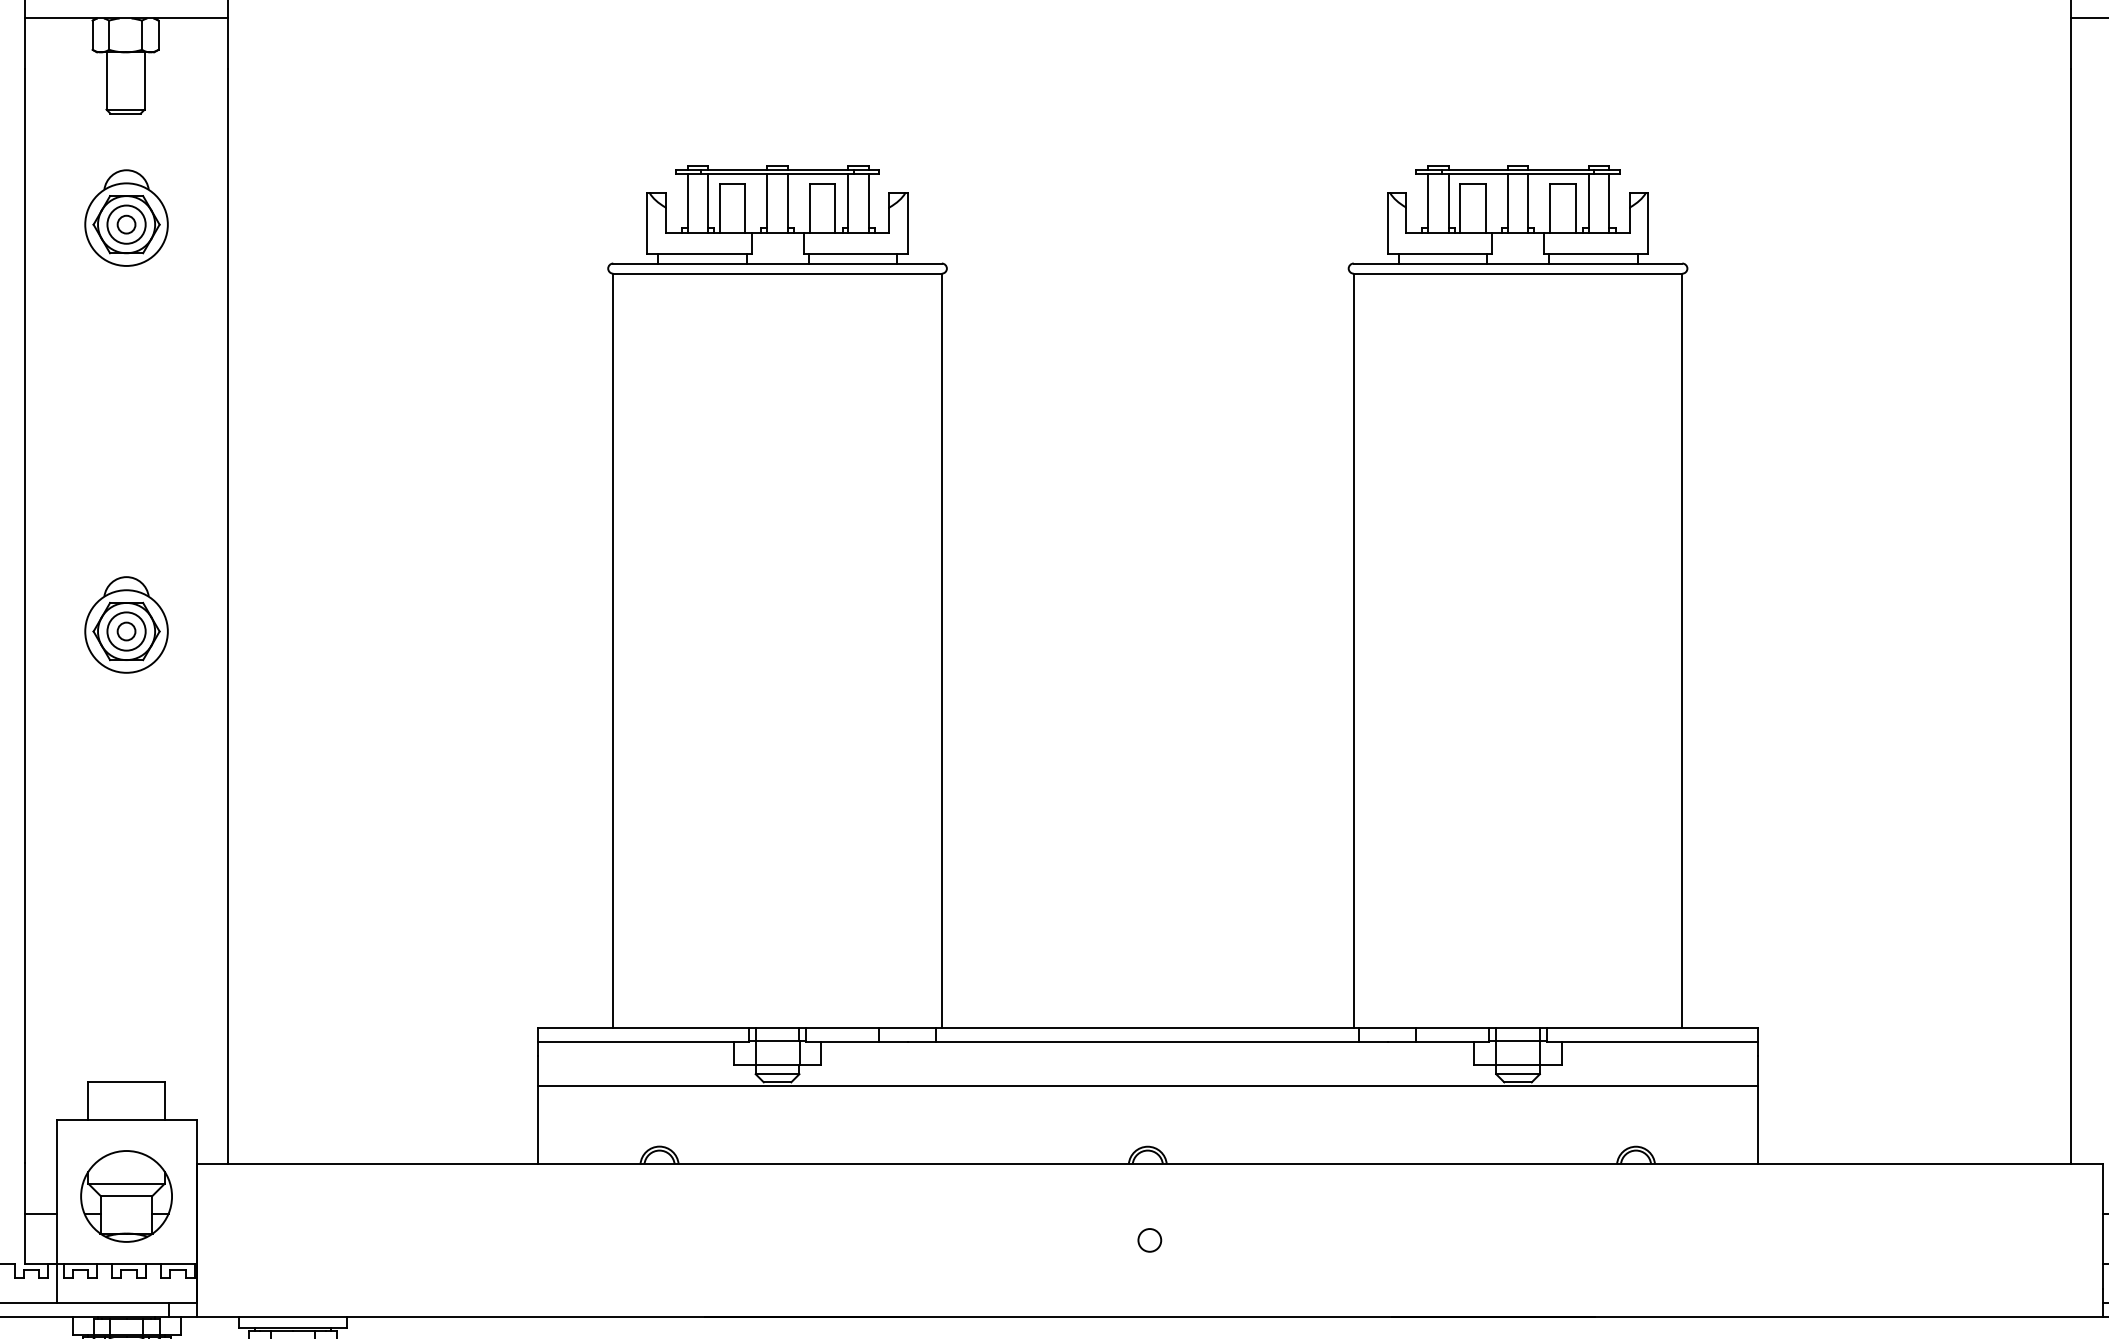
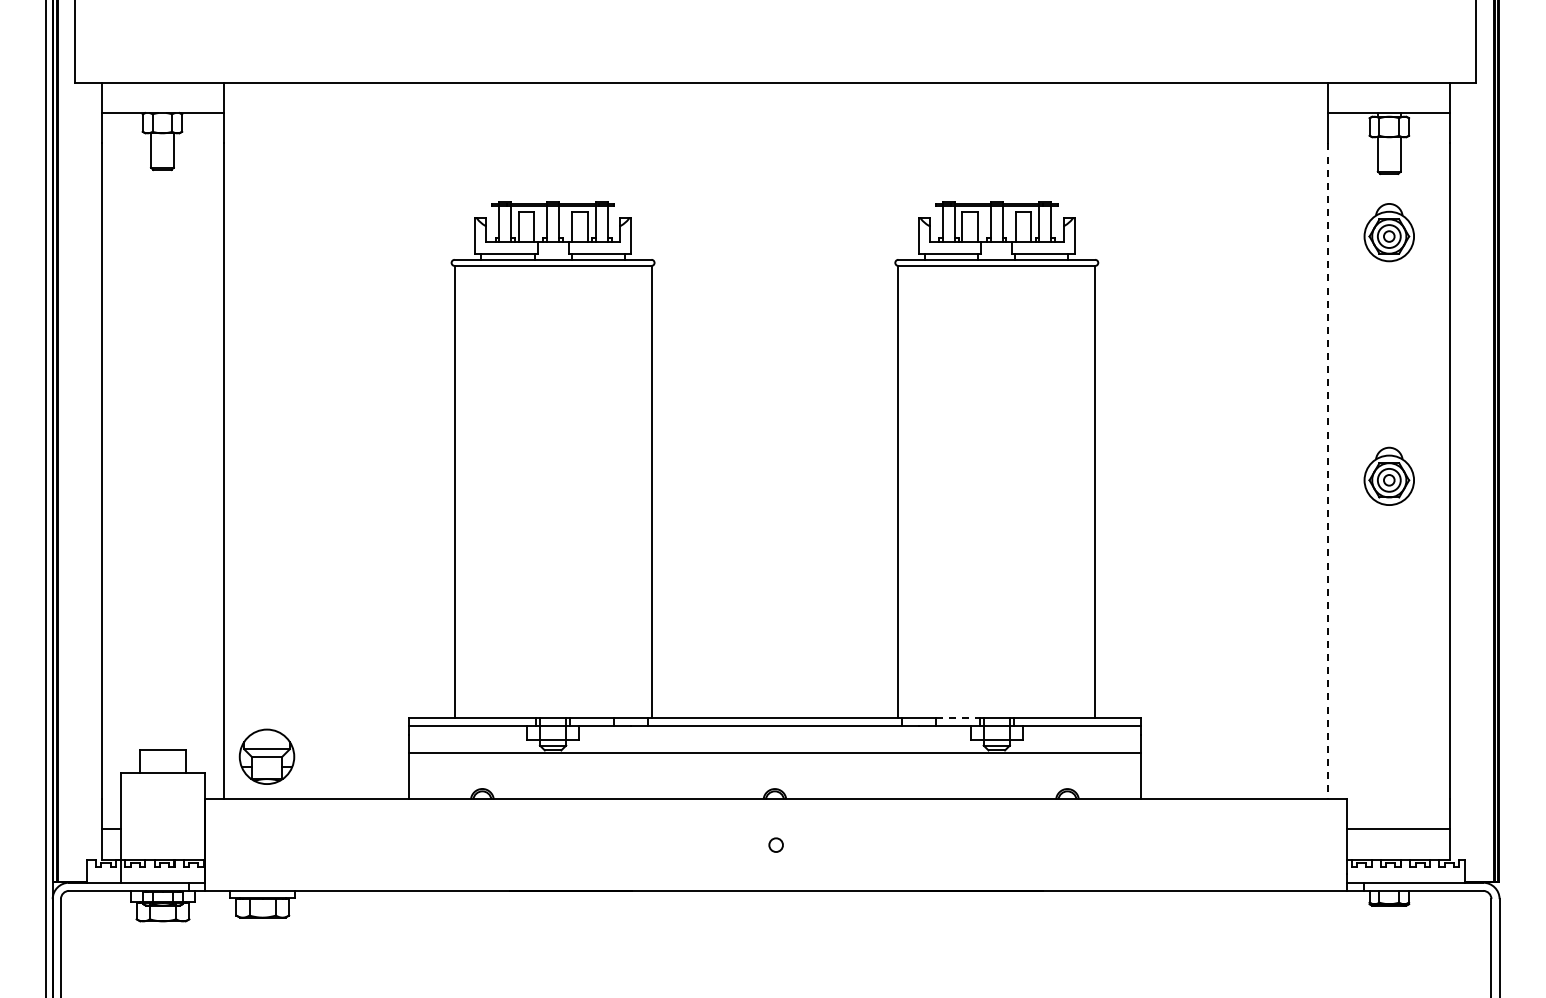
part: (125, 217) -> (162, 232), removed
line: (2071, 616) -> (1328, 471), solid -> dashed
part: (125, 623) -> (162, 475), removed
line: (1452, 1028) -> (957, 718), solid -> dashed
part: (125, 1195) -> (266, 756), moved

